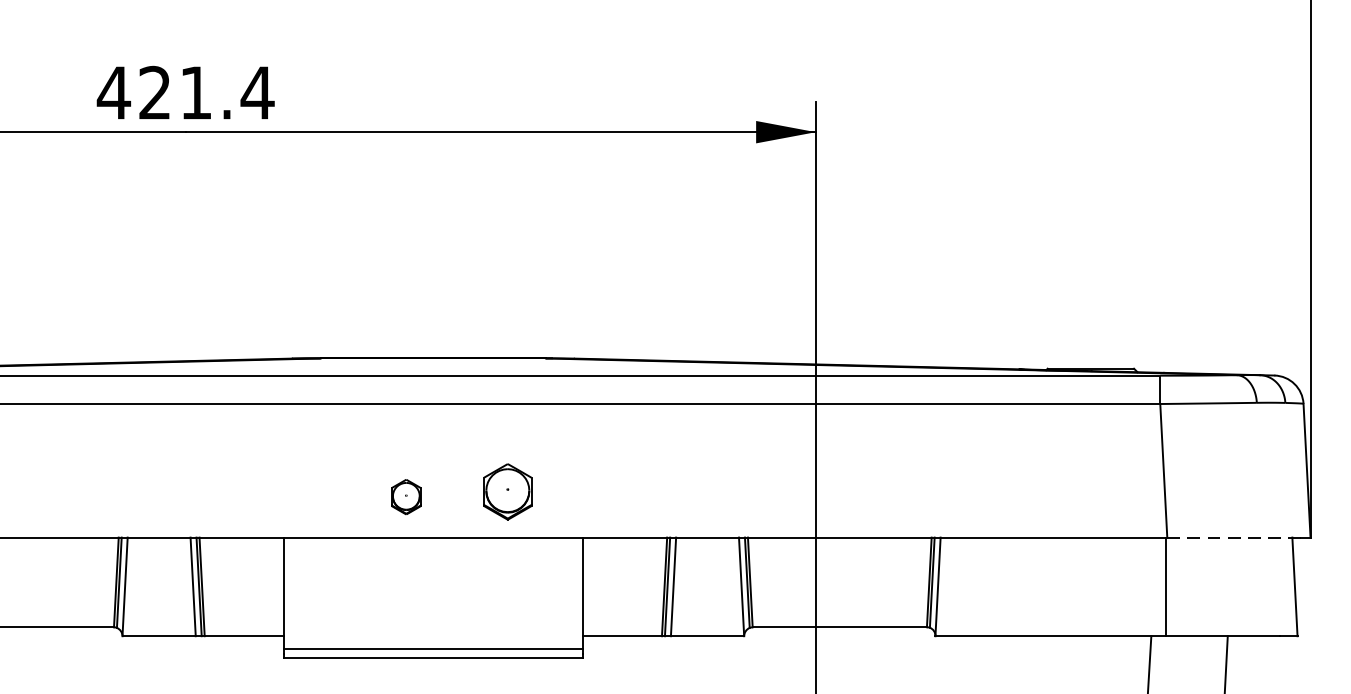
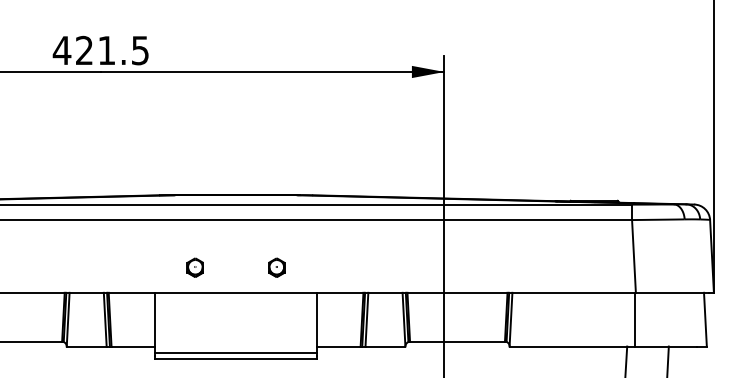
text: (257, 92) -> (140, 50), 421.4 -> 421.5
part: (507, 491) -> (276, 267), size x0.62
part: (404, 496) -> (194, 267), moved
line: (1232, 537) -> (671, 292), dashed -> solid

